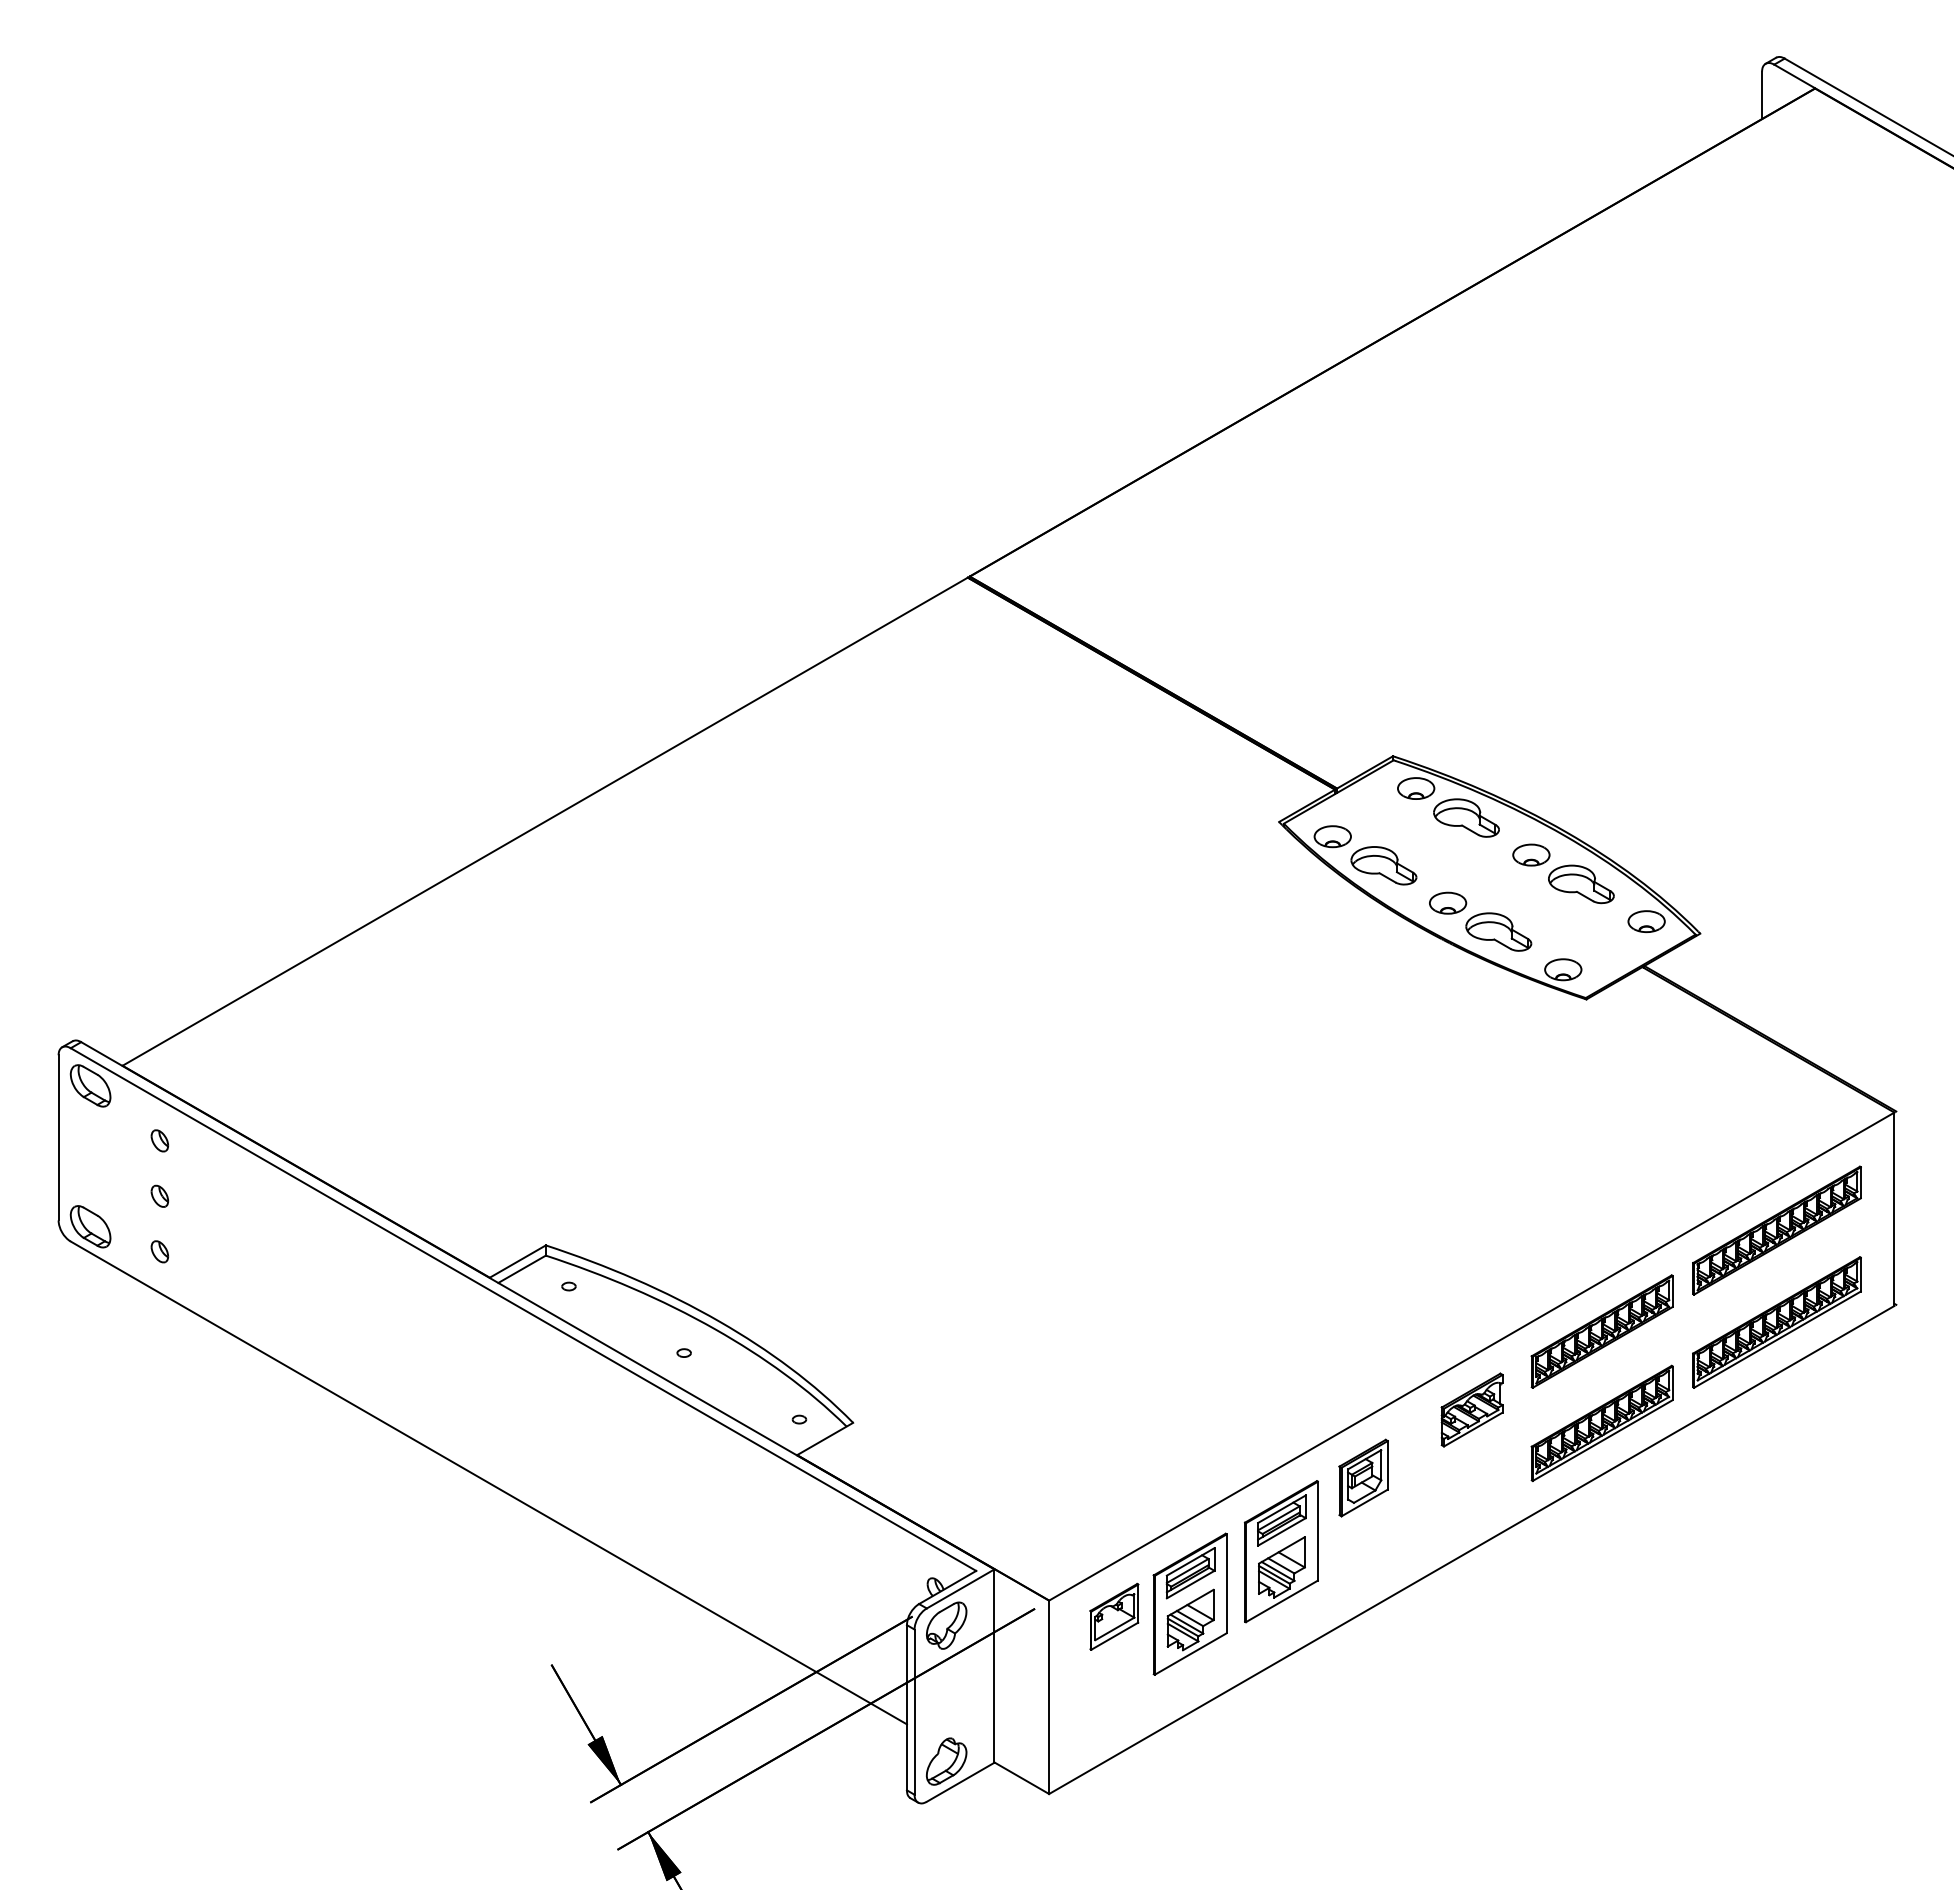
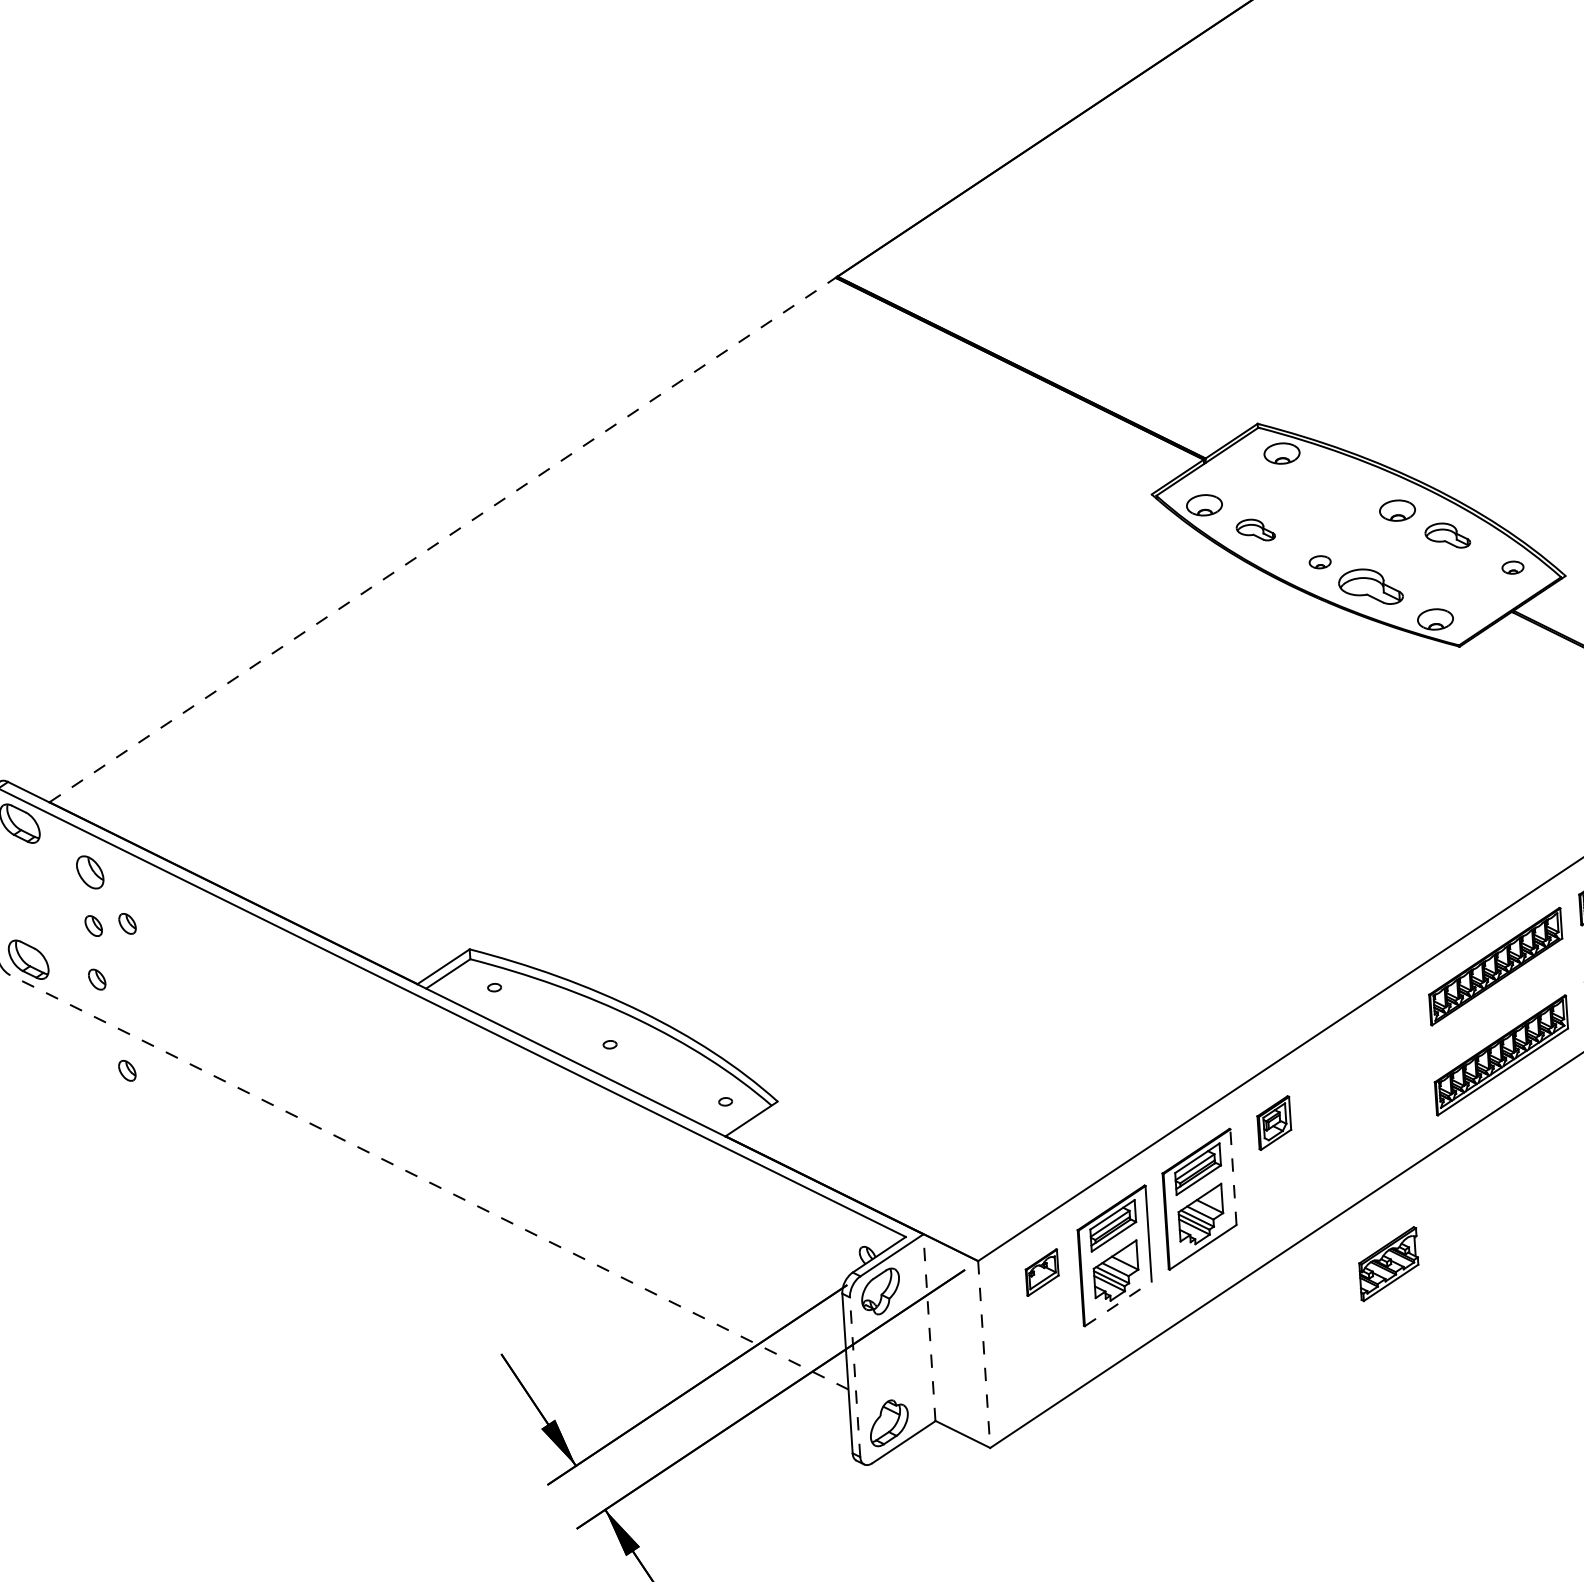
part: (1466, 817) -> (1332, 478), removed
line: (545, 821) -> (442, 539), solid -> dashed
part: (1383, 865) -> (1255, 529), size x0.6
part: (1581, 884) -> (1447, 535), size x0.7
part: (1448, 902) -> (1320, 561), size x0.6
part: (1646, 921) -> (1512, 567), size x0.6
part: (159, 1140) -> (89, 872), size x1.6
part: (194, 1195) -> (127, 923), added
part: (184, 1347) -> (126, 1070), added
part: (1471, 1409) -> (1388, 1263), moved
part: (1363, 1477) -> (1274, 1122), size x0.7
line: (488, 1482) -> (429, 1182), solid -> dashed
line: (1317, 1530) -> (1233, 1176), solid -> dashed
part: (1114, 1616) -> (1042, 1272), size x0.7
line: (1191, 1653) -> (1119, 1303), solid -> dashed
line: (994, 1666) -> (929, 1328), solid -> dashed
line: (1049, 1697) -> (984, 1354), solid -> dashed
line: (914, 1712) -> (855, 1377), solid -> dashed

